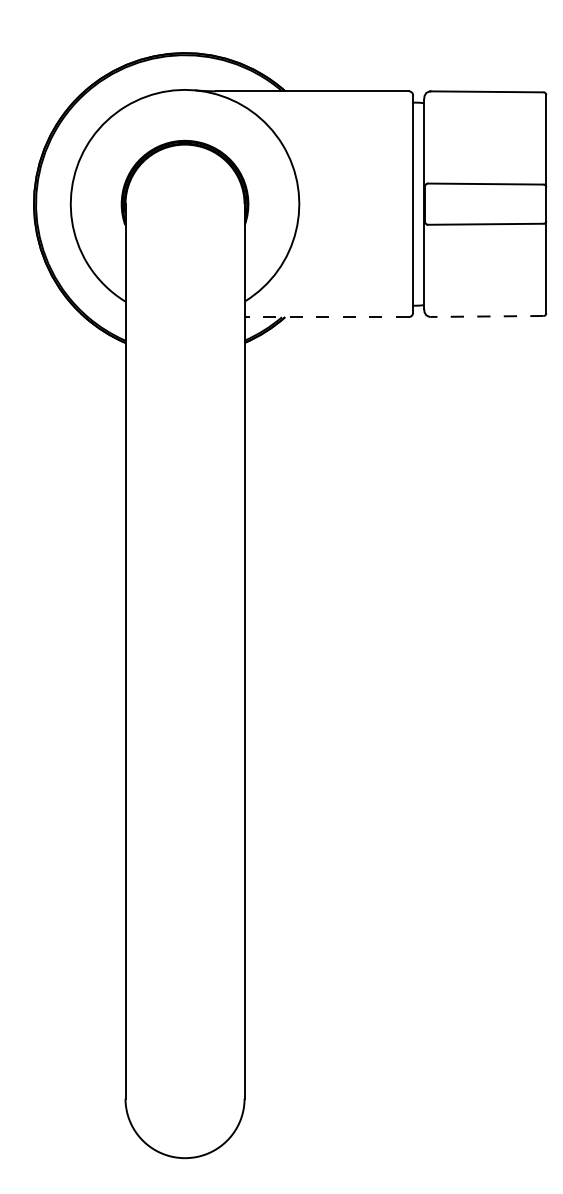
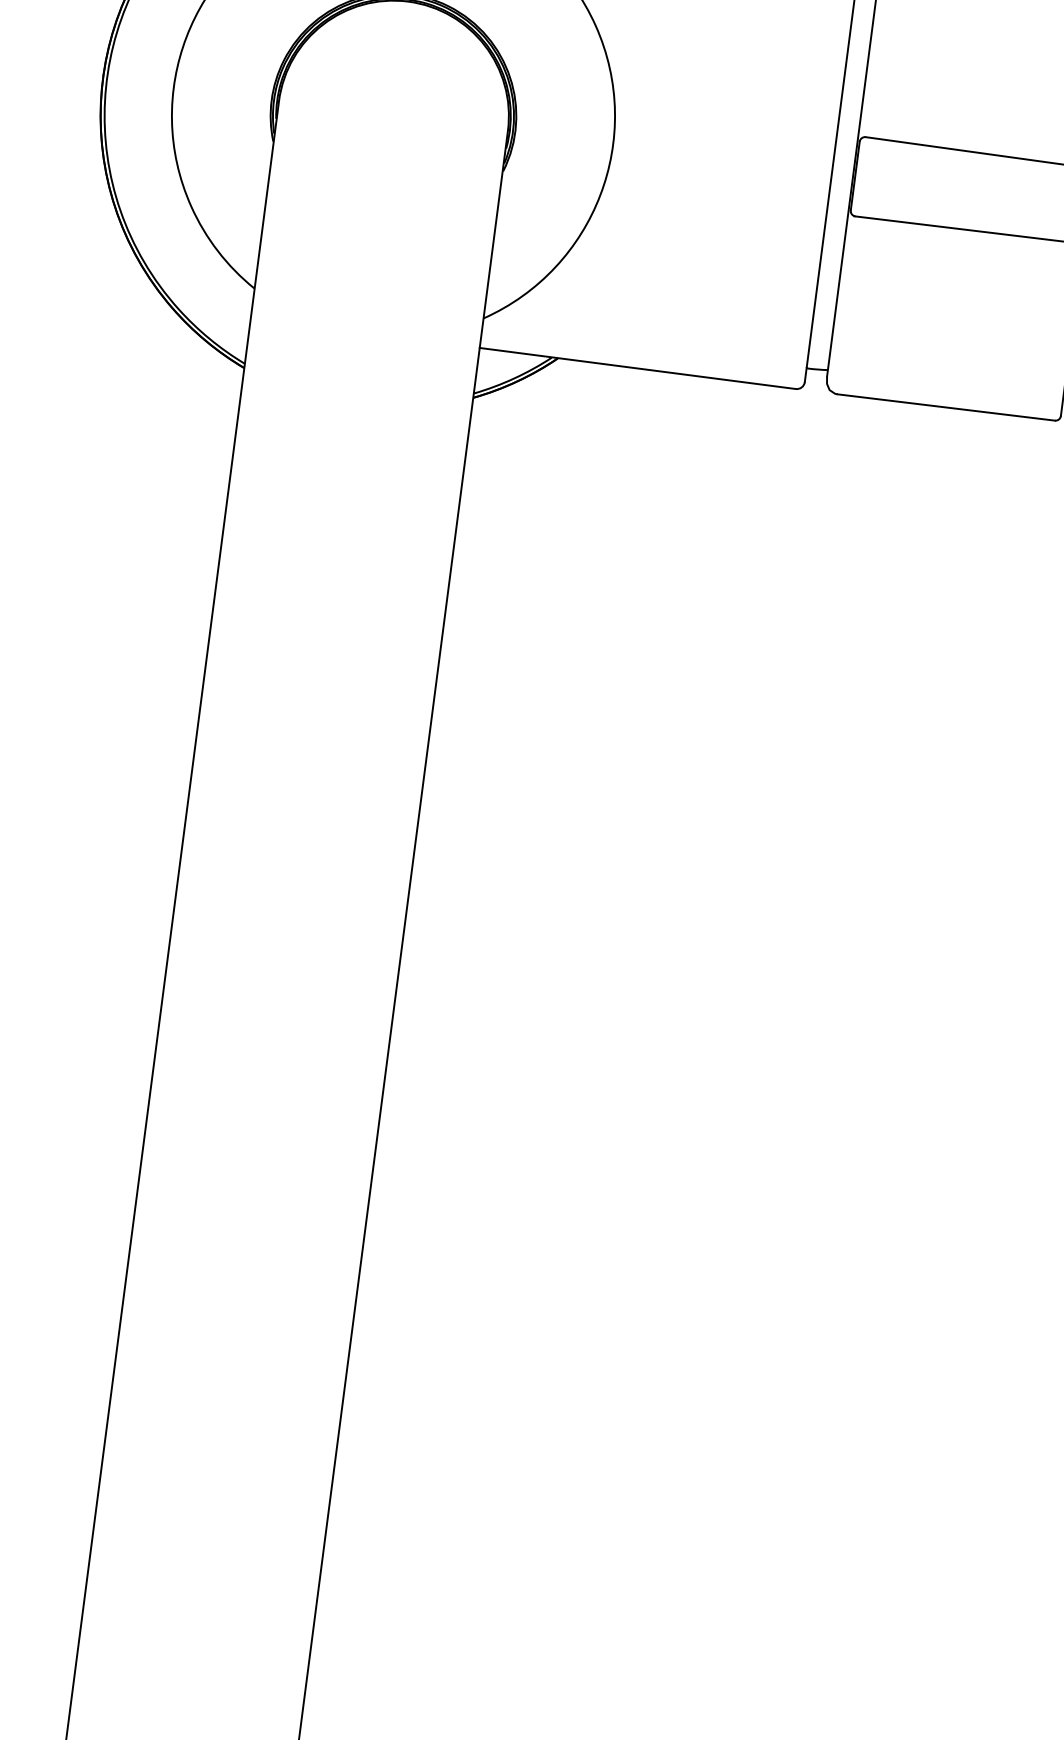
line: (486, 316) -> (945, 407), dashed -> solid
line: (326, 317) -> (637, 369), dashed -> solid

